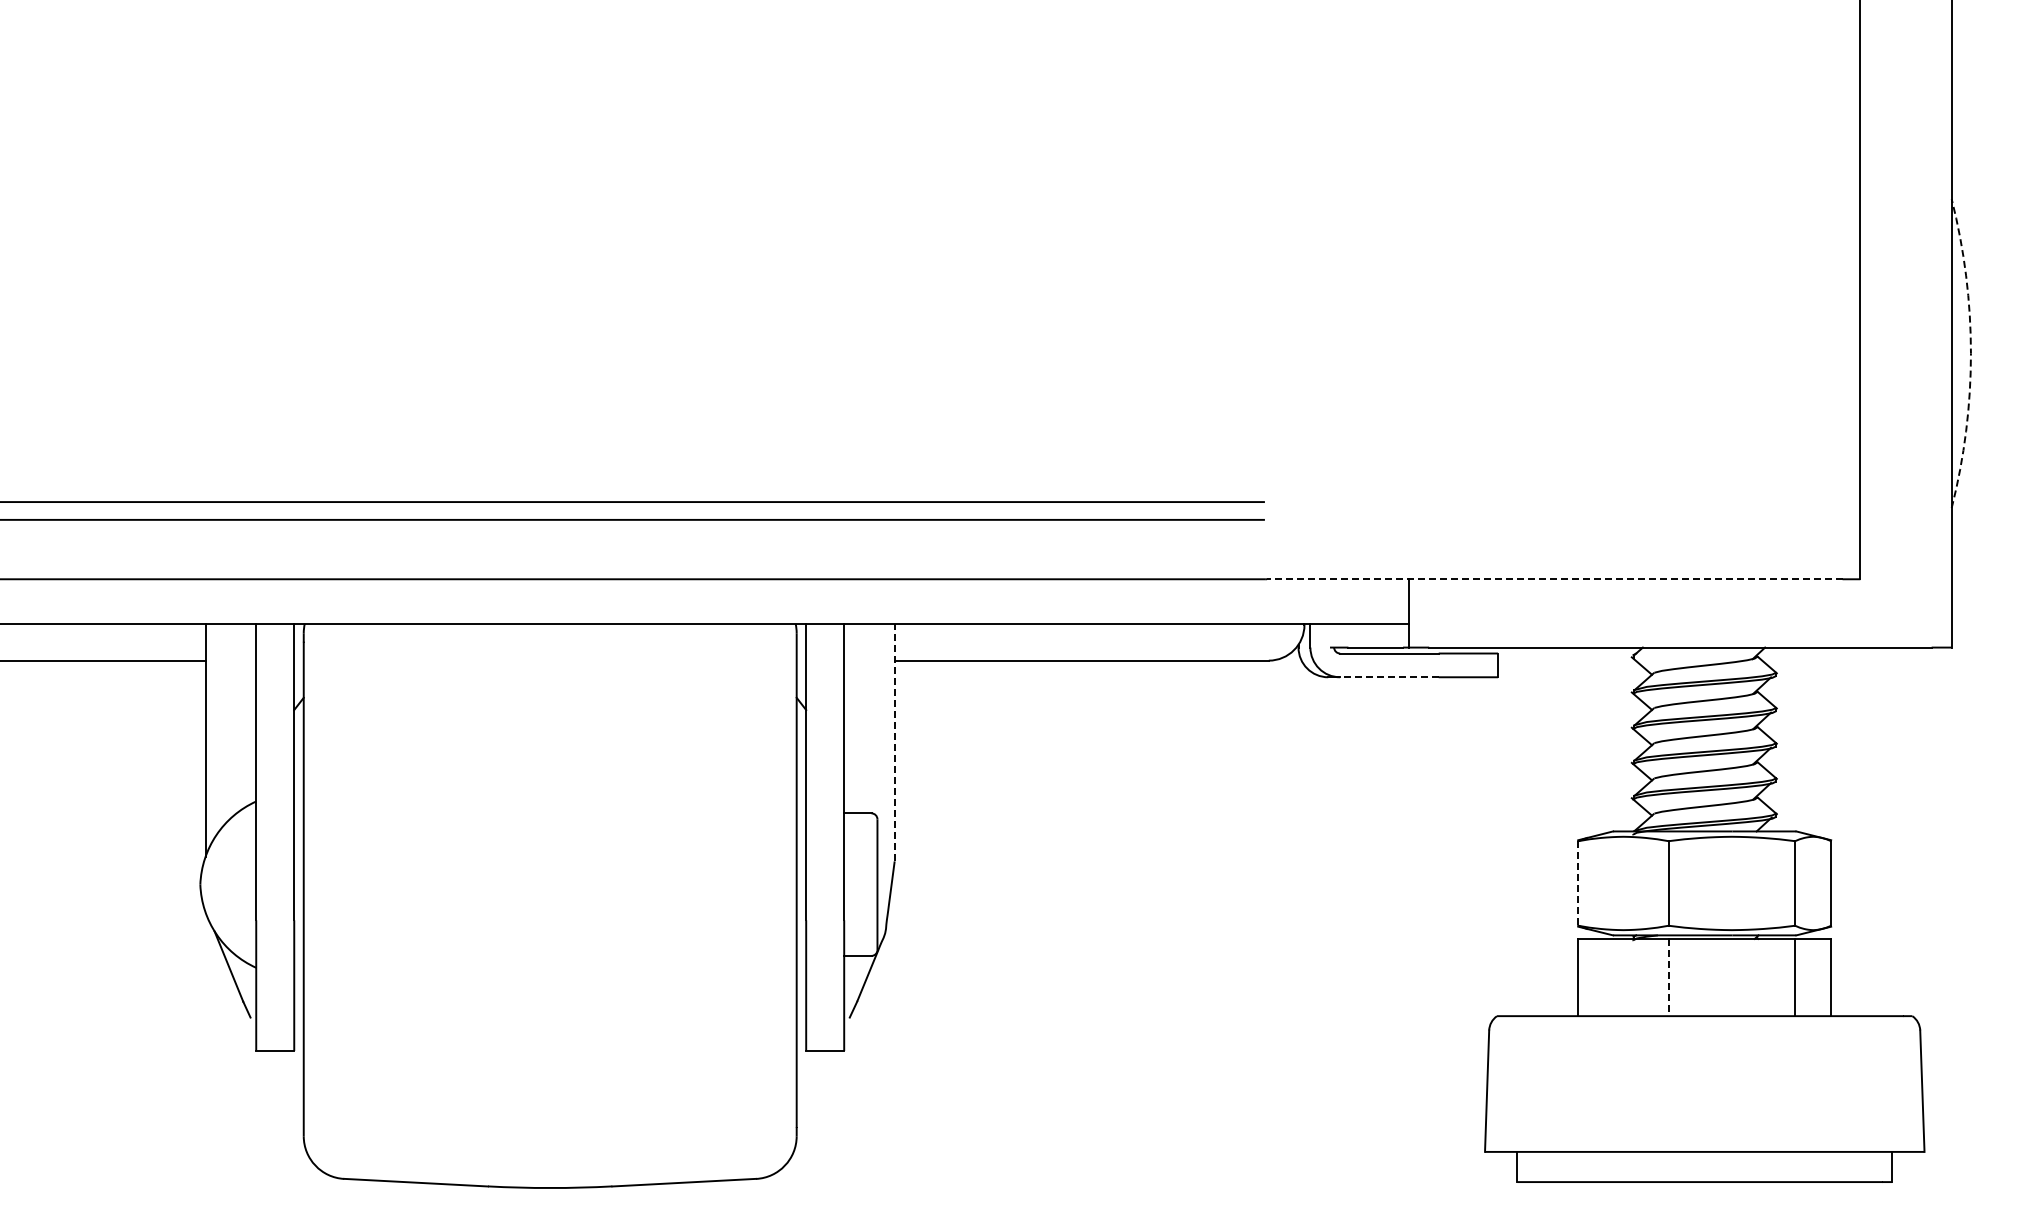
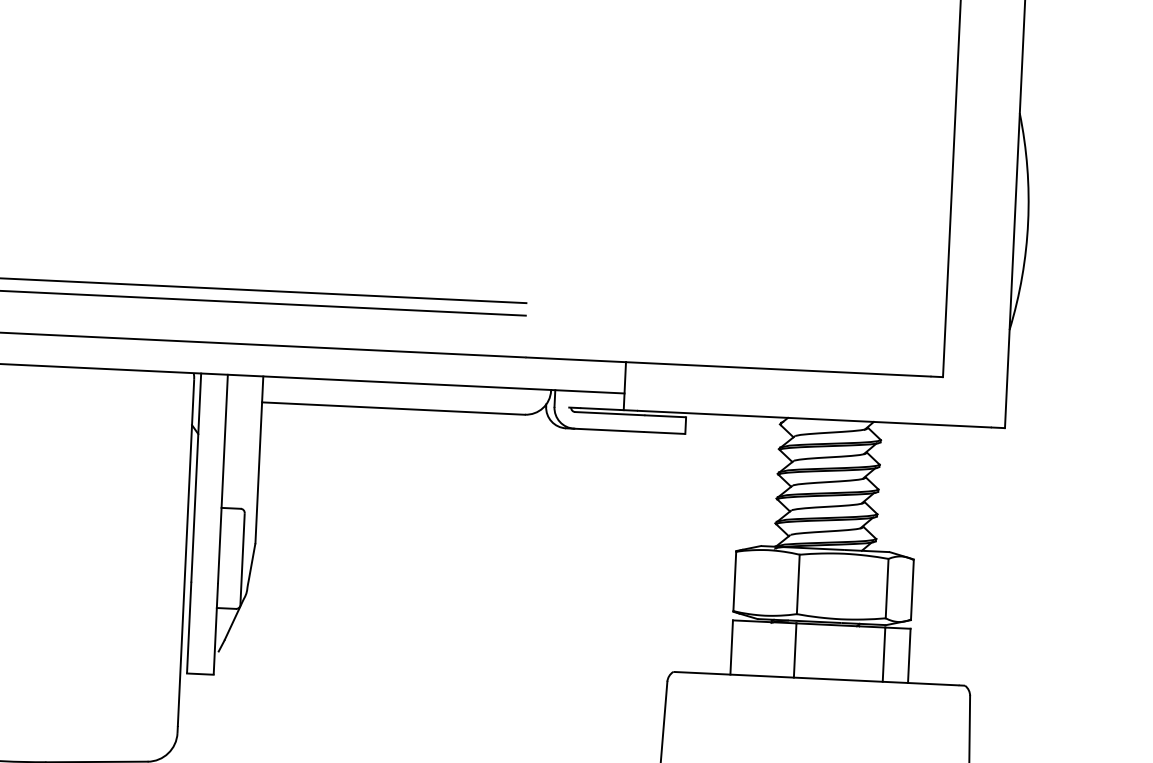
arc: (1970, 353) -> (1027, 222), dashed -> solid
line: (1554, 579) -> (728, 367), dashed -> solid
line: (1388, 677) -> (608, 430), dashed -> solid
line: (894, 742) -> (259, 459), dashed -> solid
line: (1578, 883) -> (734, 581), dashed -> solid
line: (1668, 977) -> (795, 650), dashed -> solid

